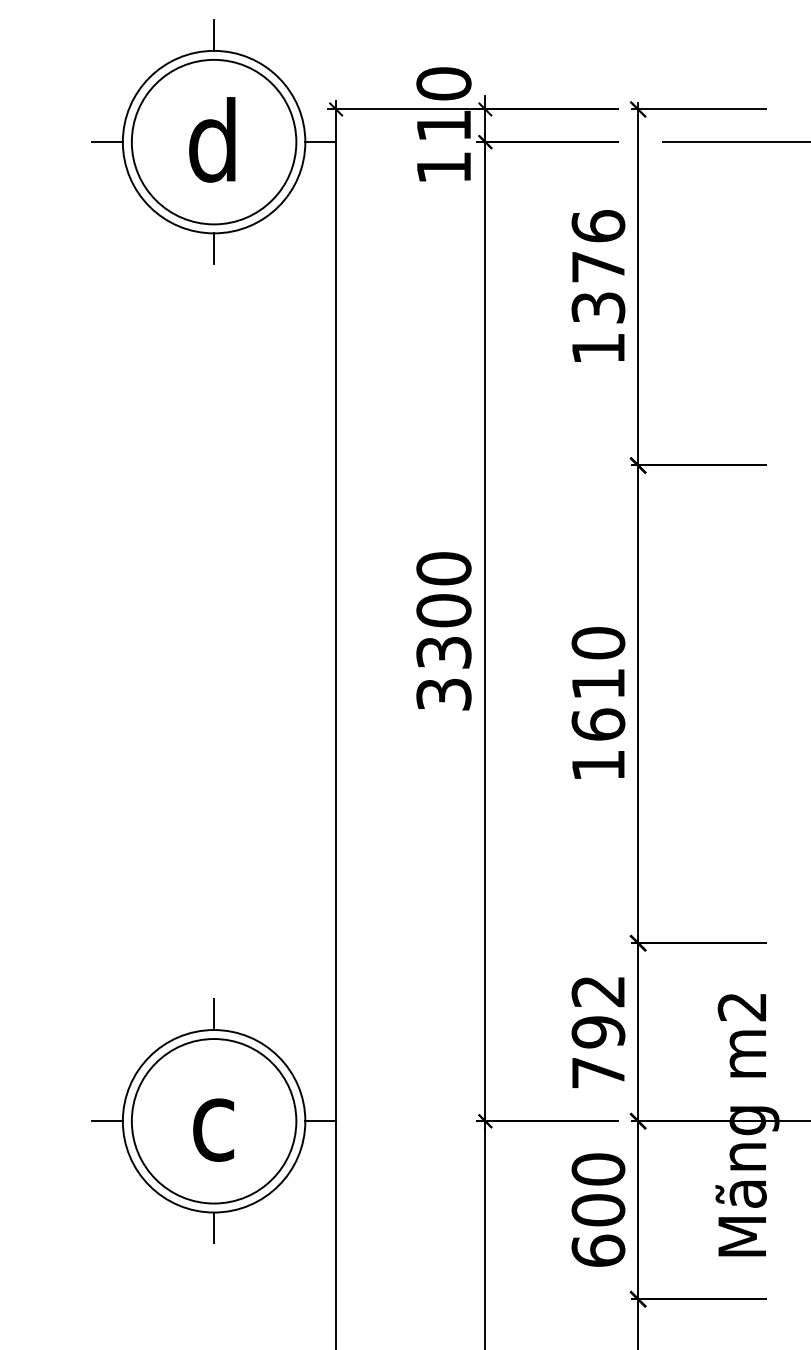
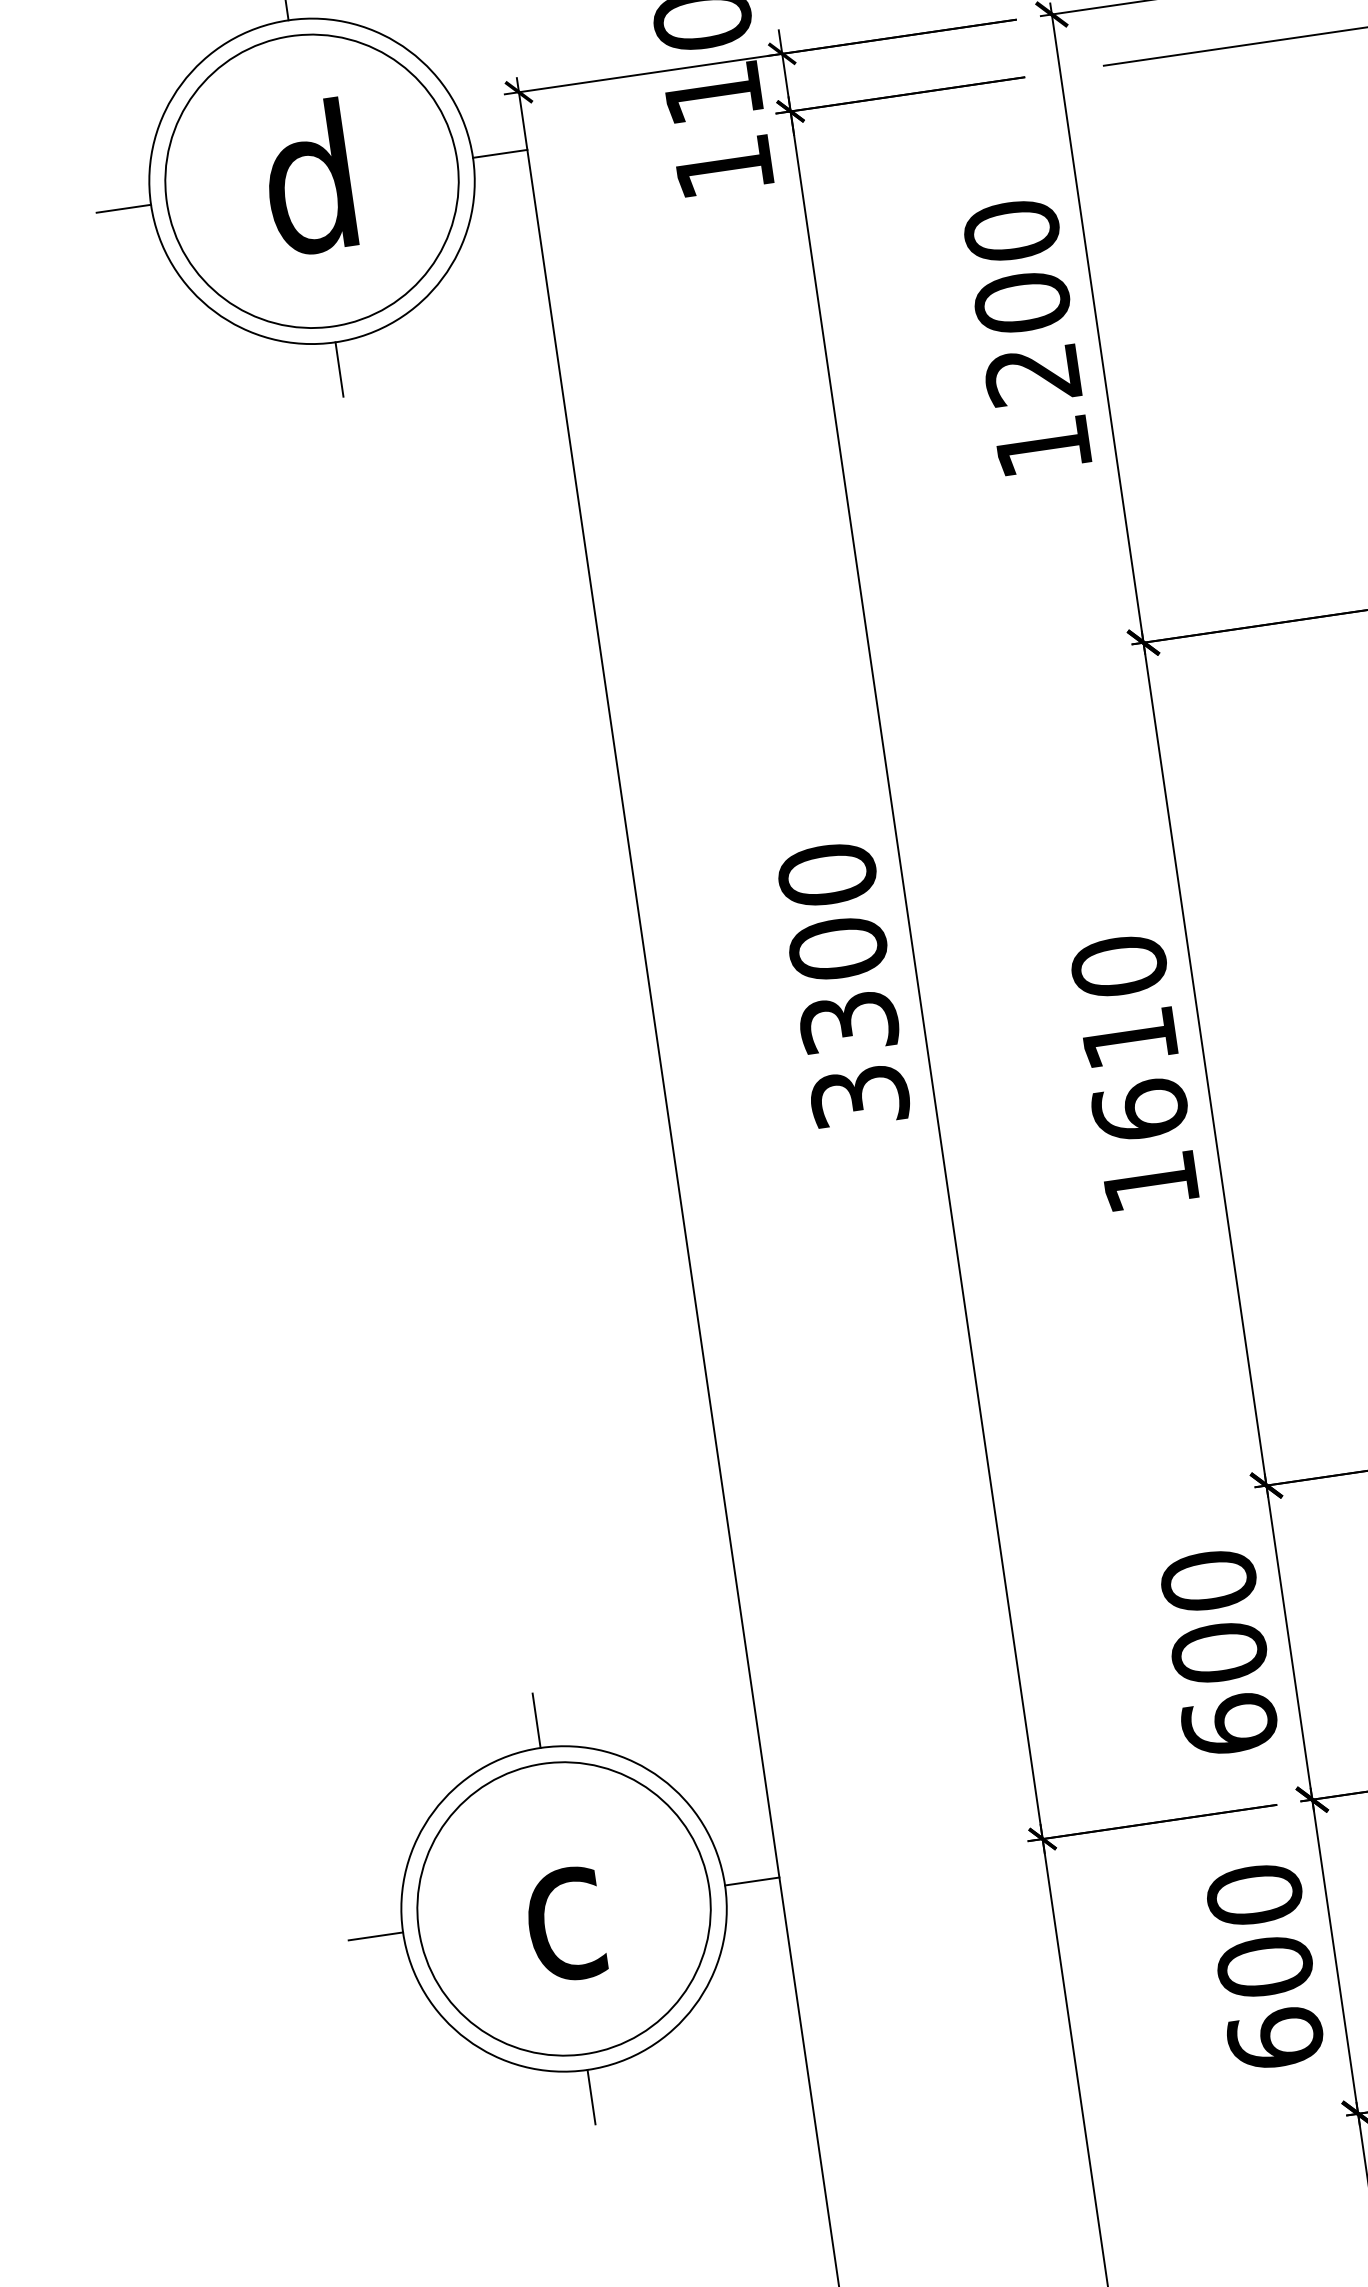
text: (598, 266) -> (1022, 301), 1376 -> 1200
text: (598, 1031) -> (1219, 1651), 792 -> 600

